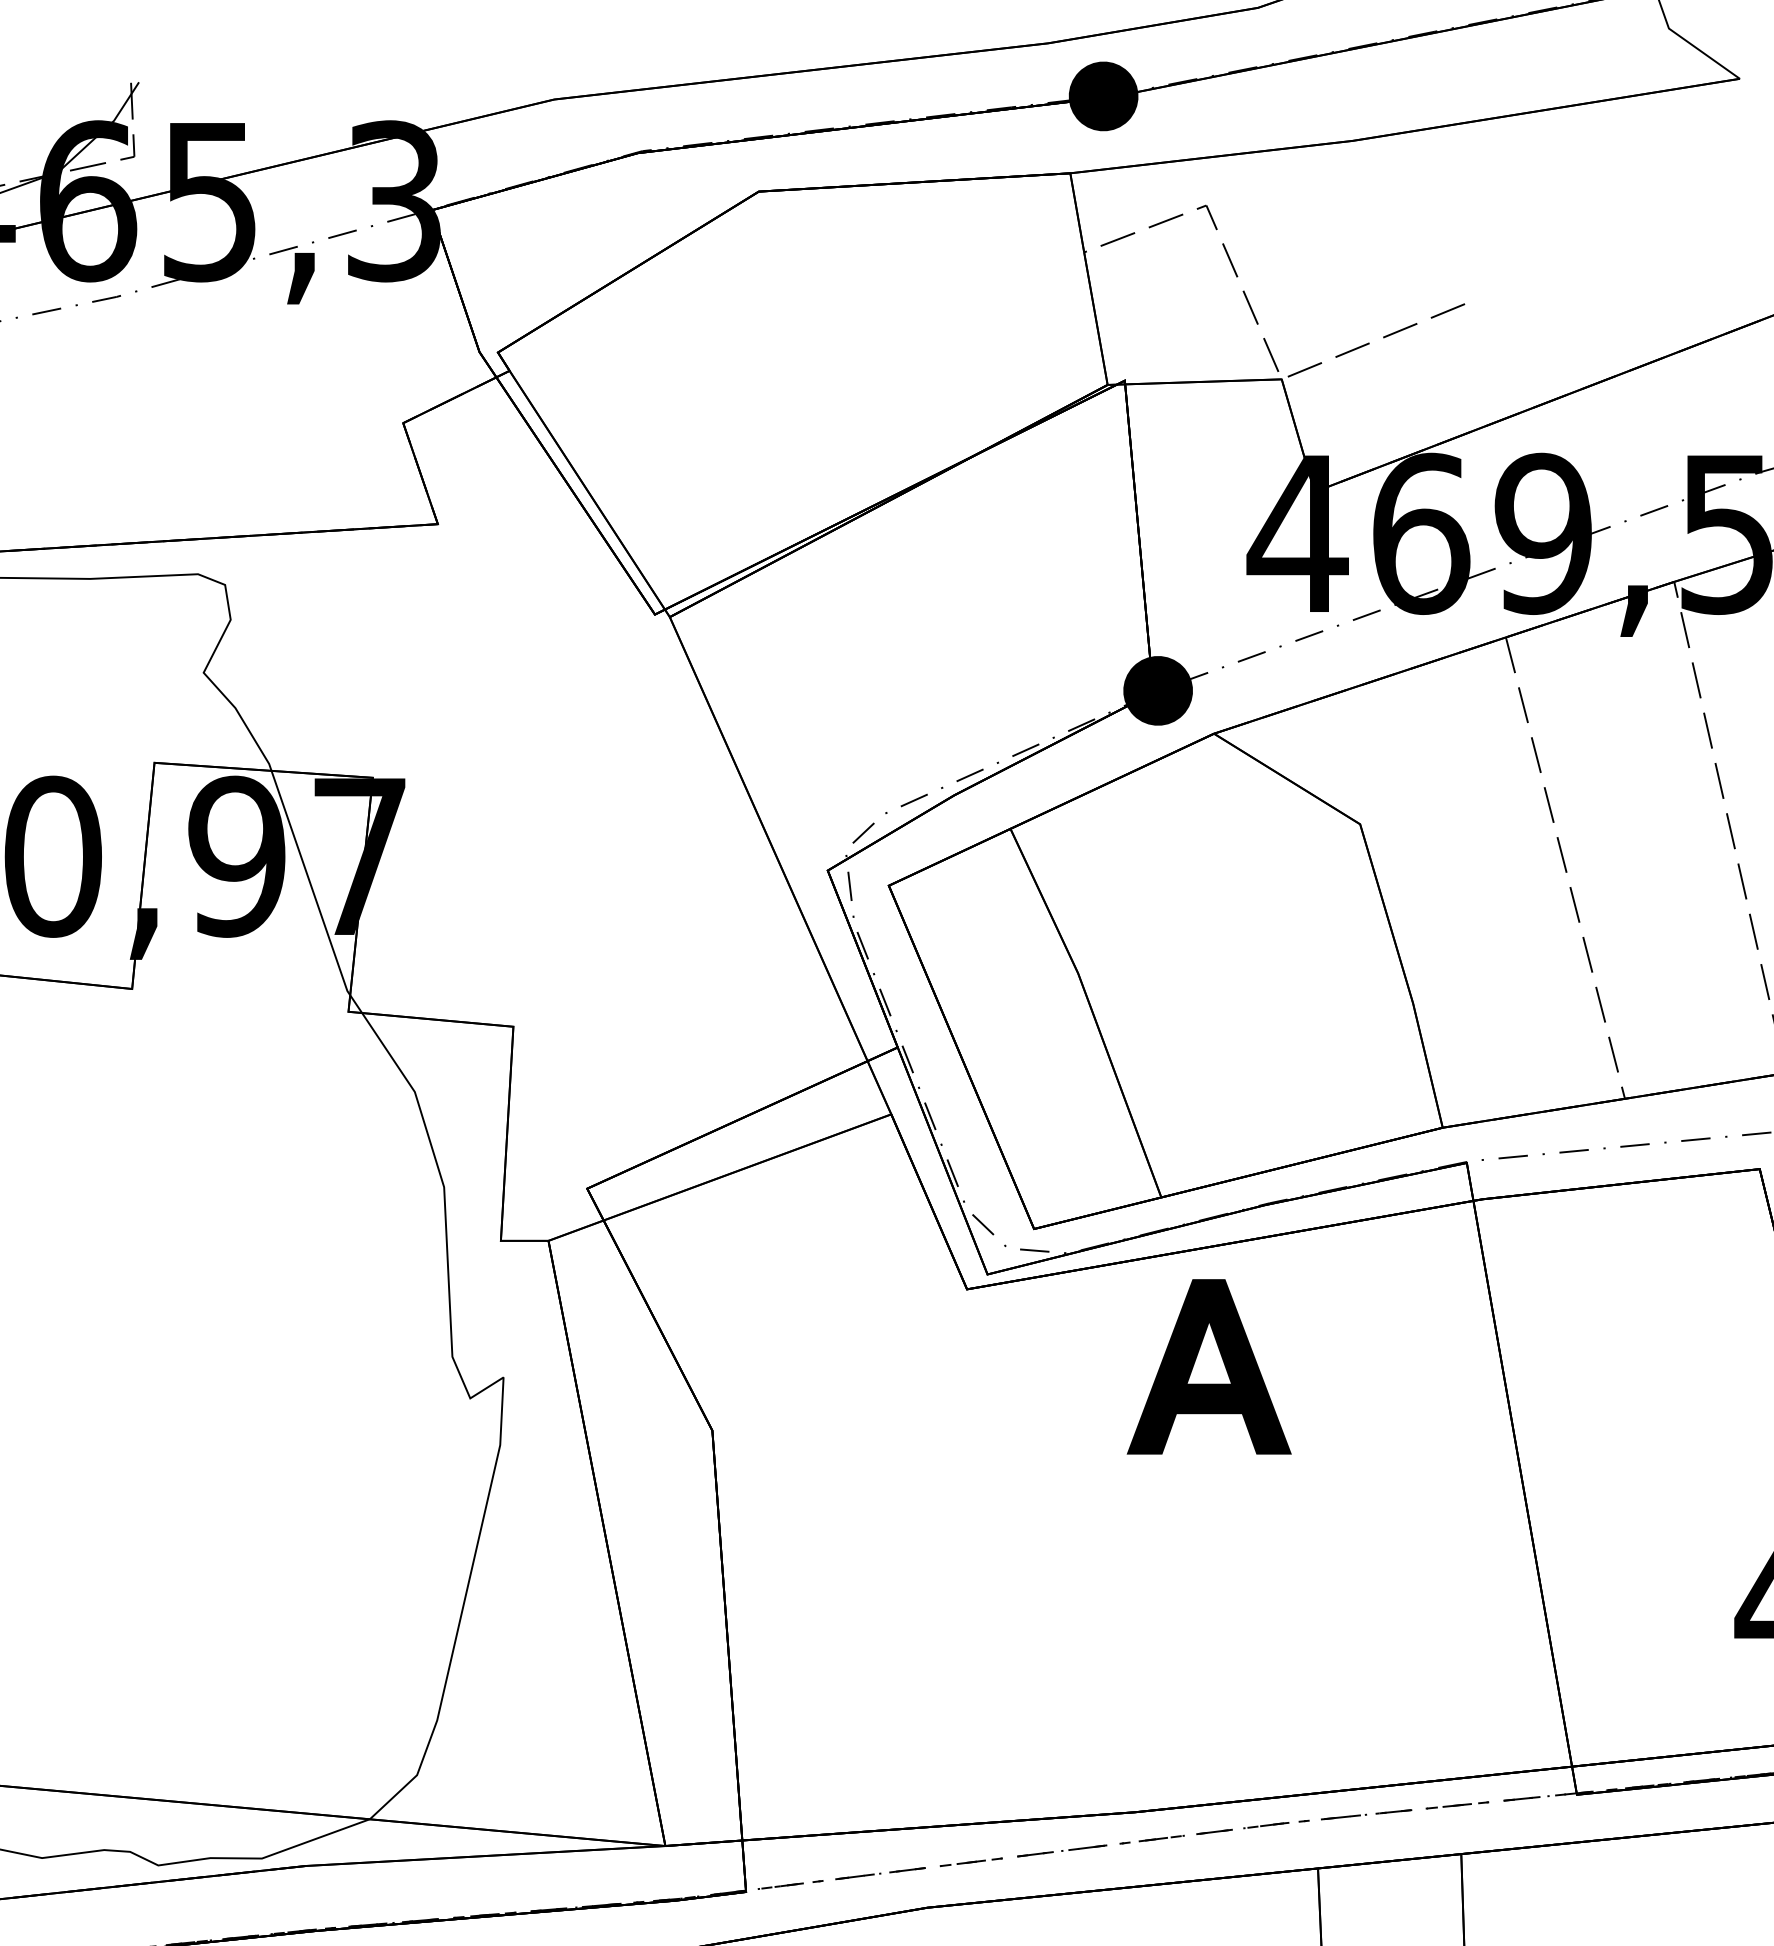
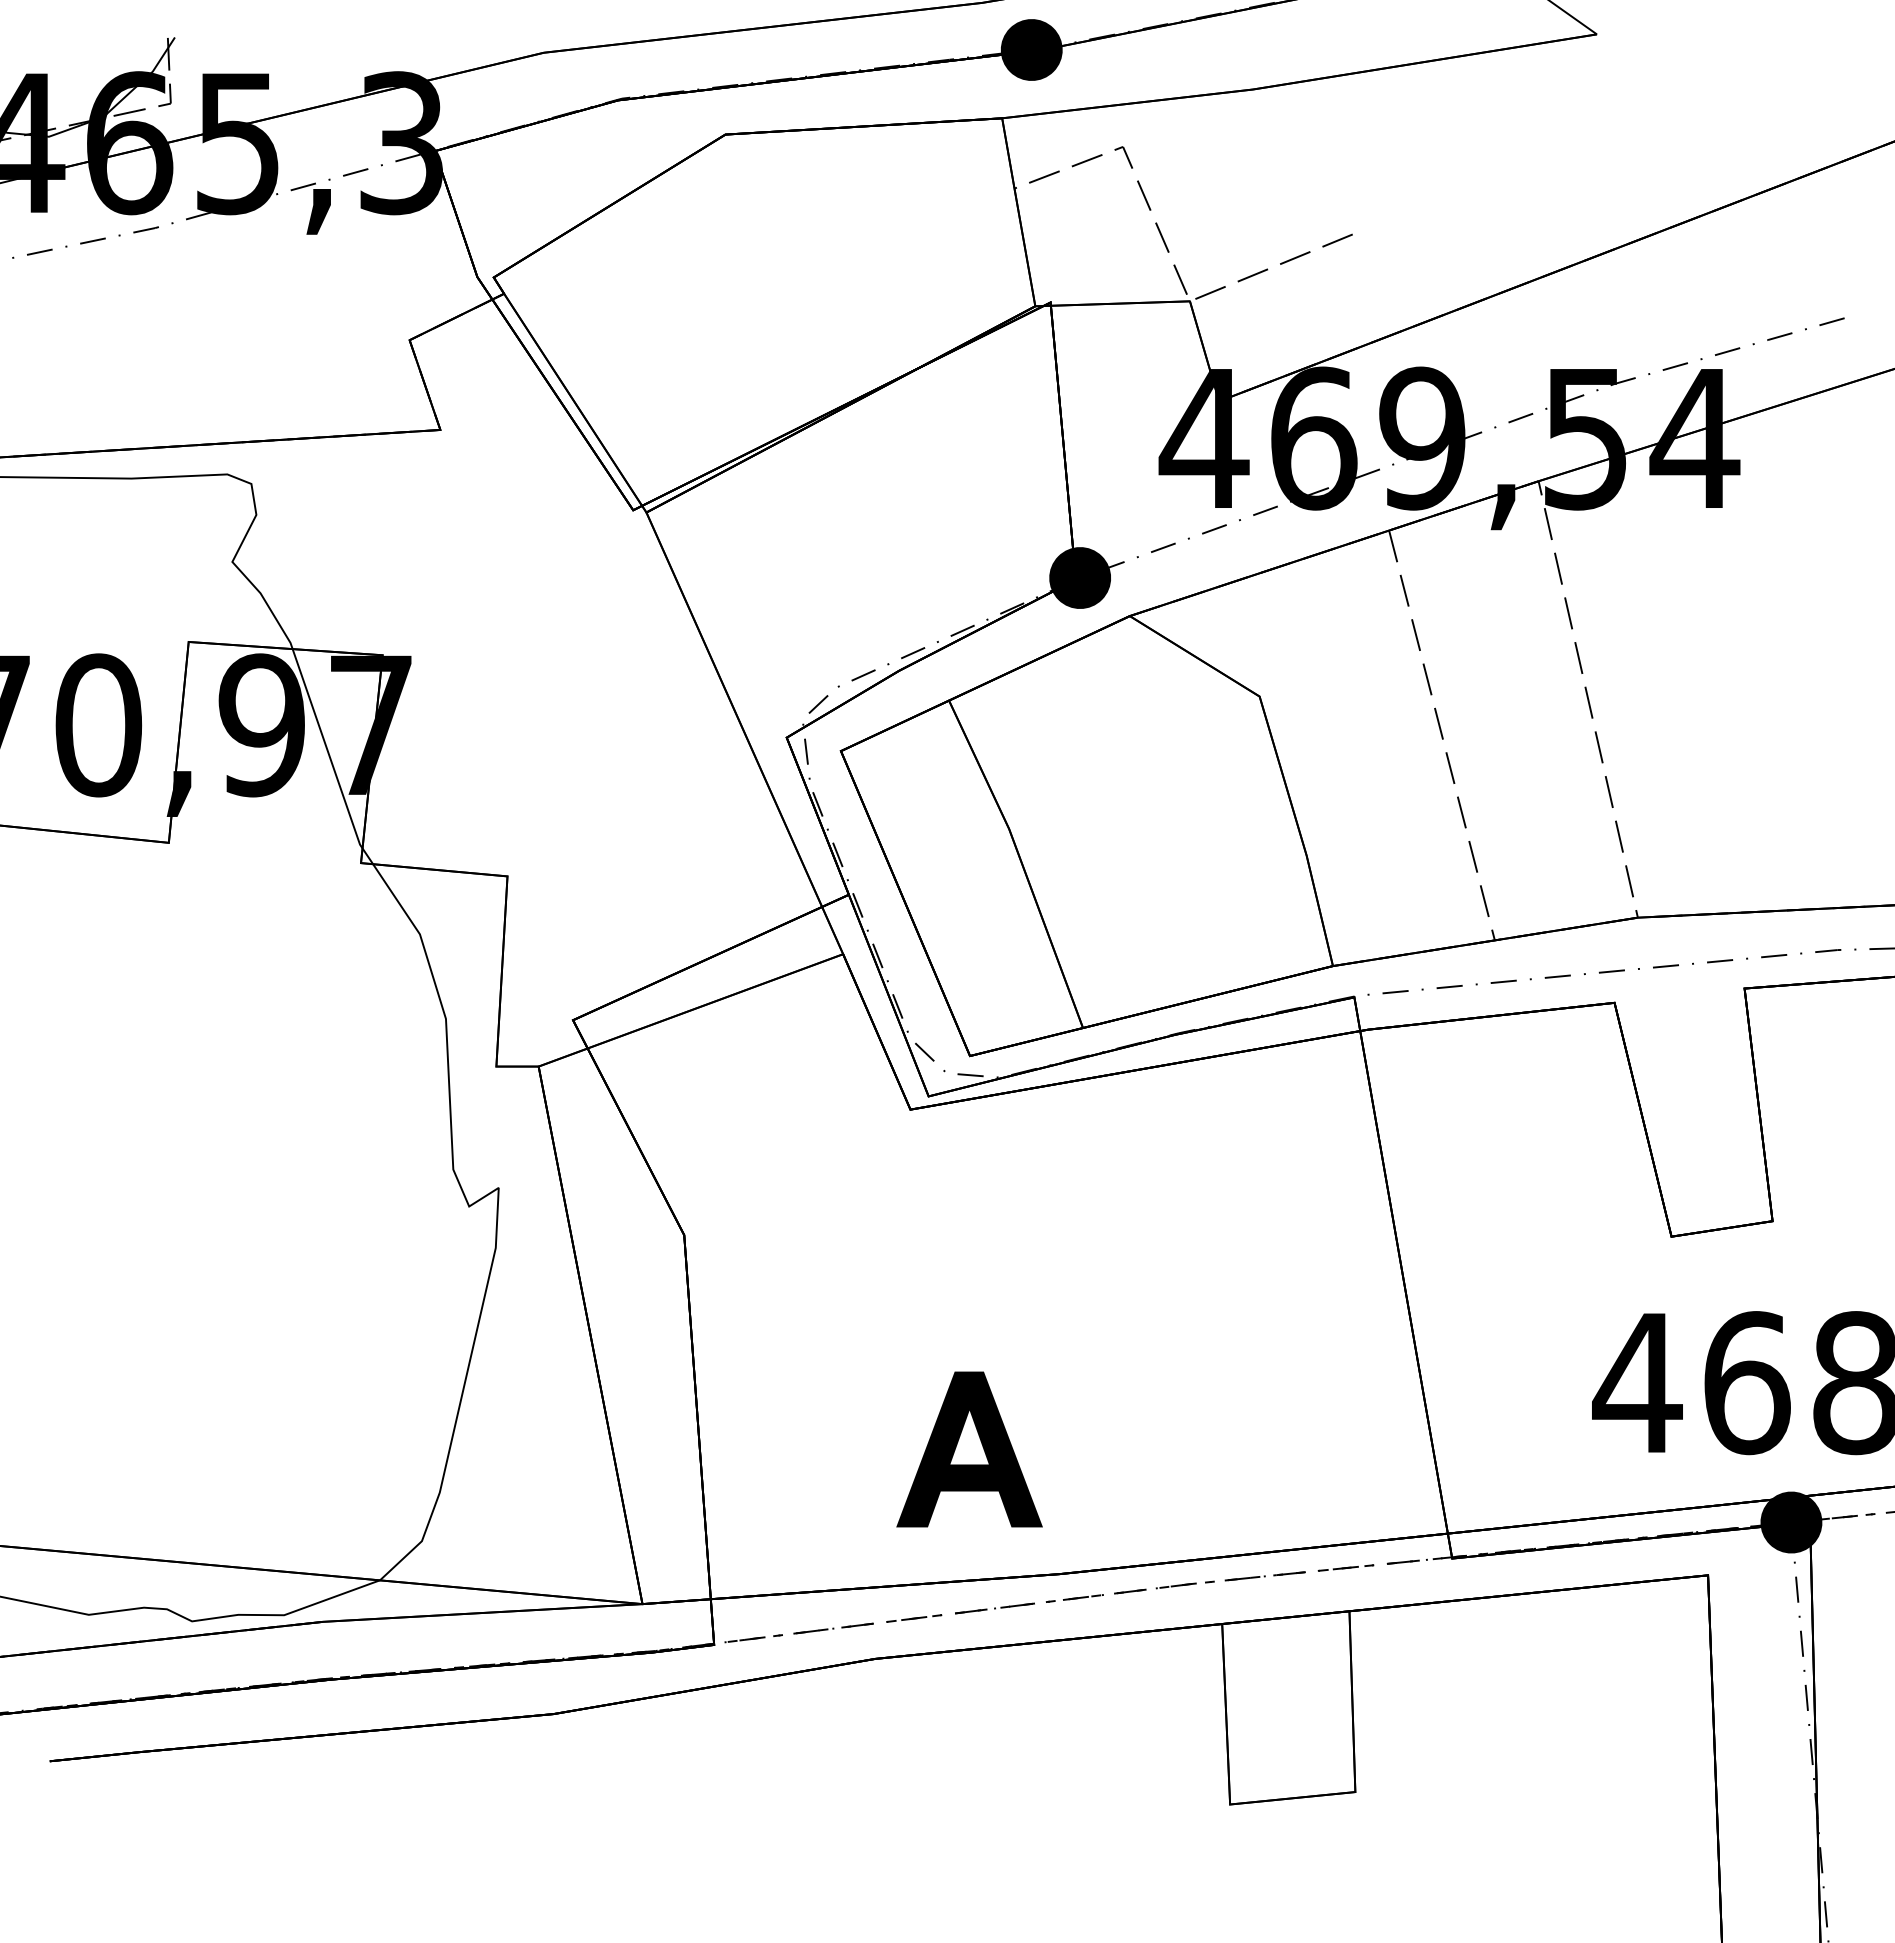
part: (1209, 1366) -> (969, 1449), moved

